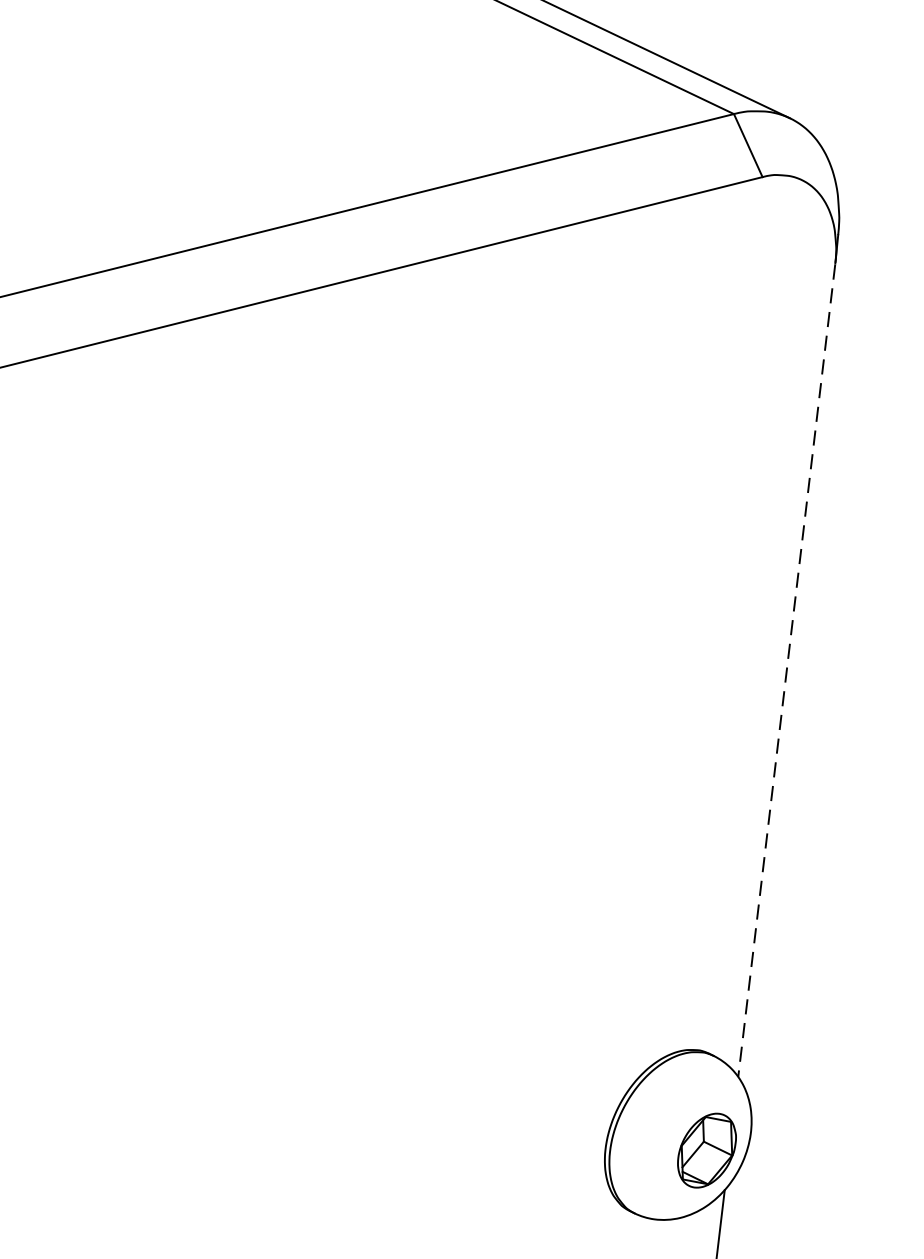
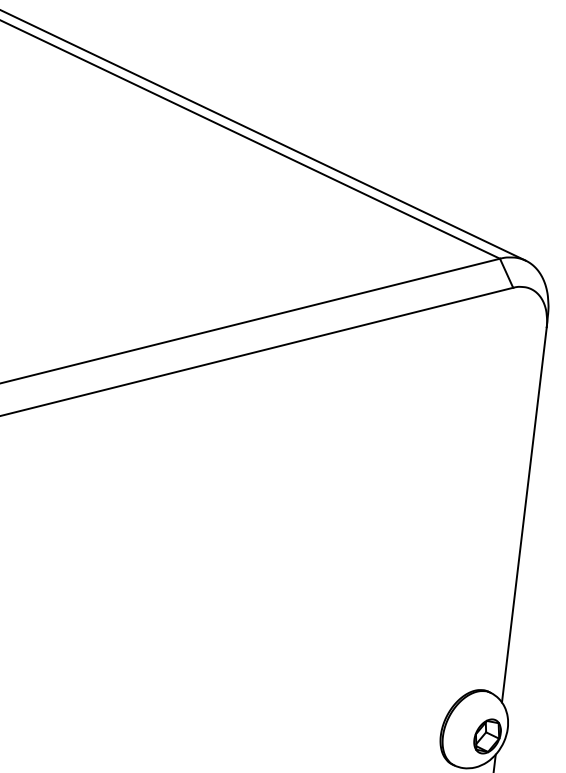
line: (787, 671) -> (524, 515), dashed -> solid

